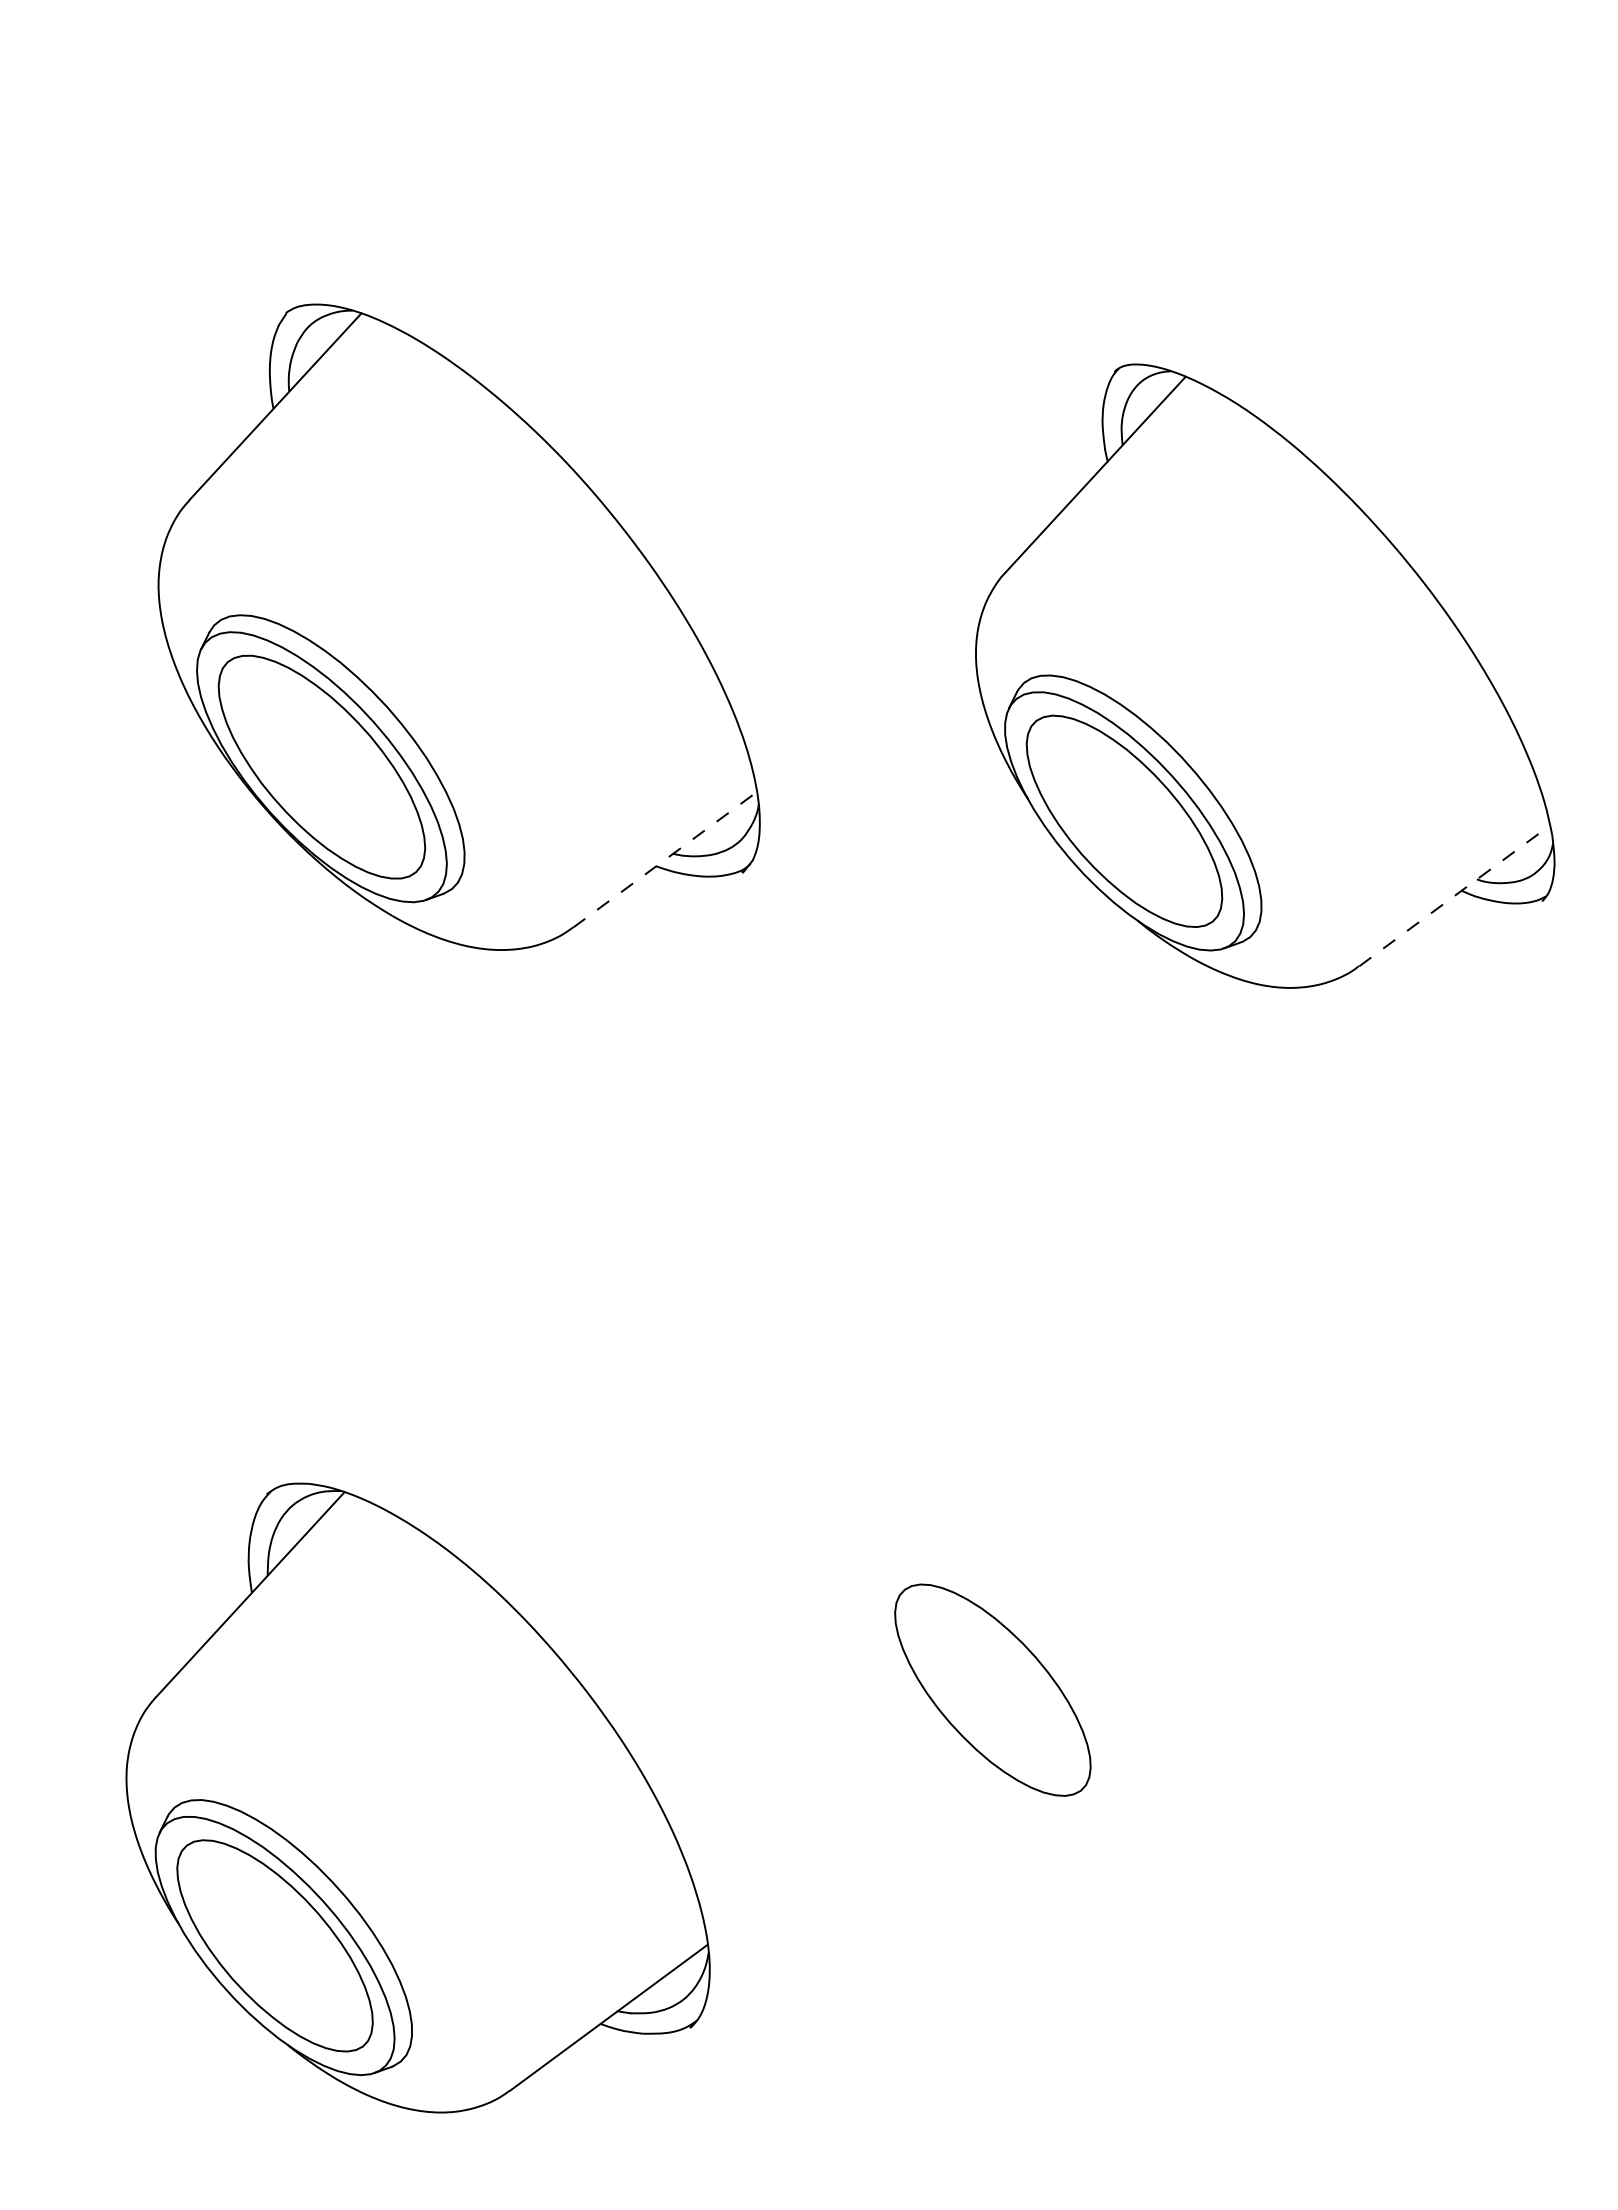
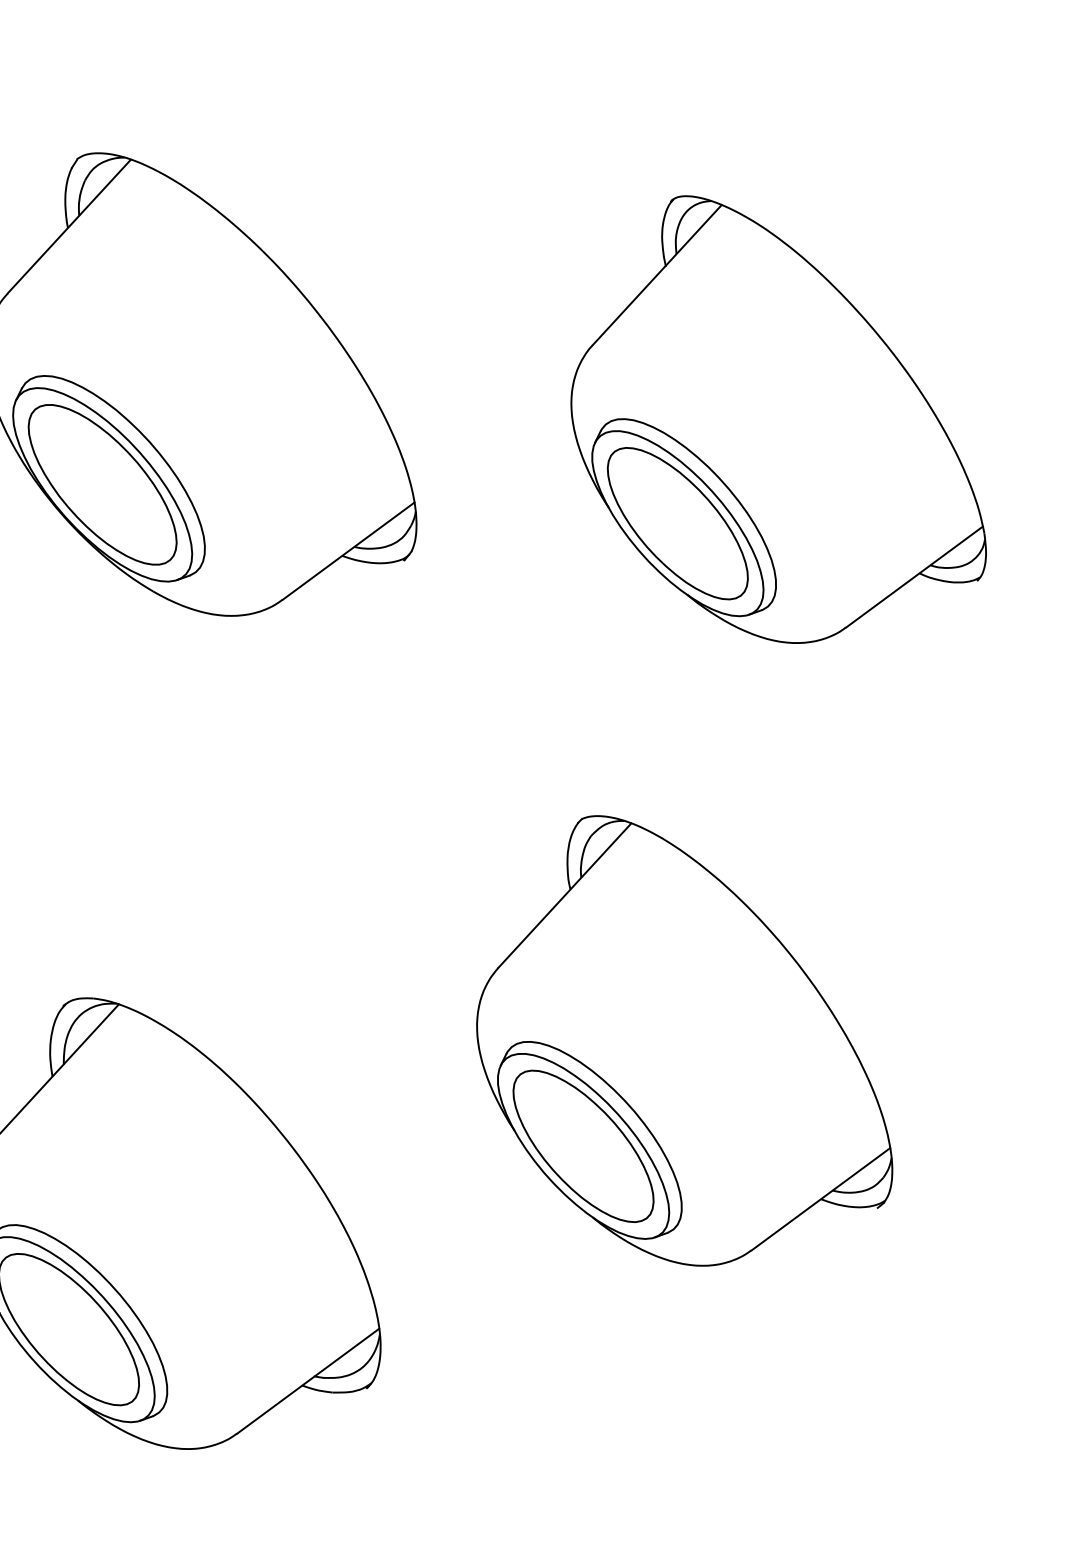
line: (665, 859) -> (348, 551), dashed -> solid
line: (1454, 895) -> (914, 576), dashed -> solid
part: (1133, 1542) -> (684, 1040), added

